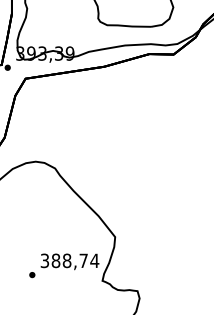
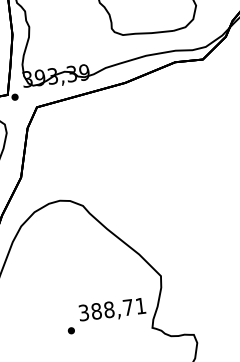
text: (94, 260) -> (140, 305), 388,74 -> 388,71

